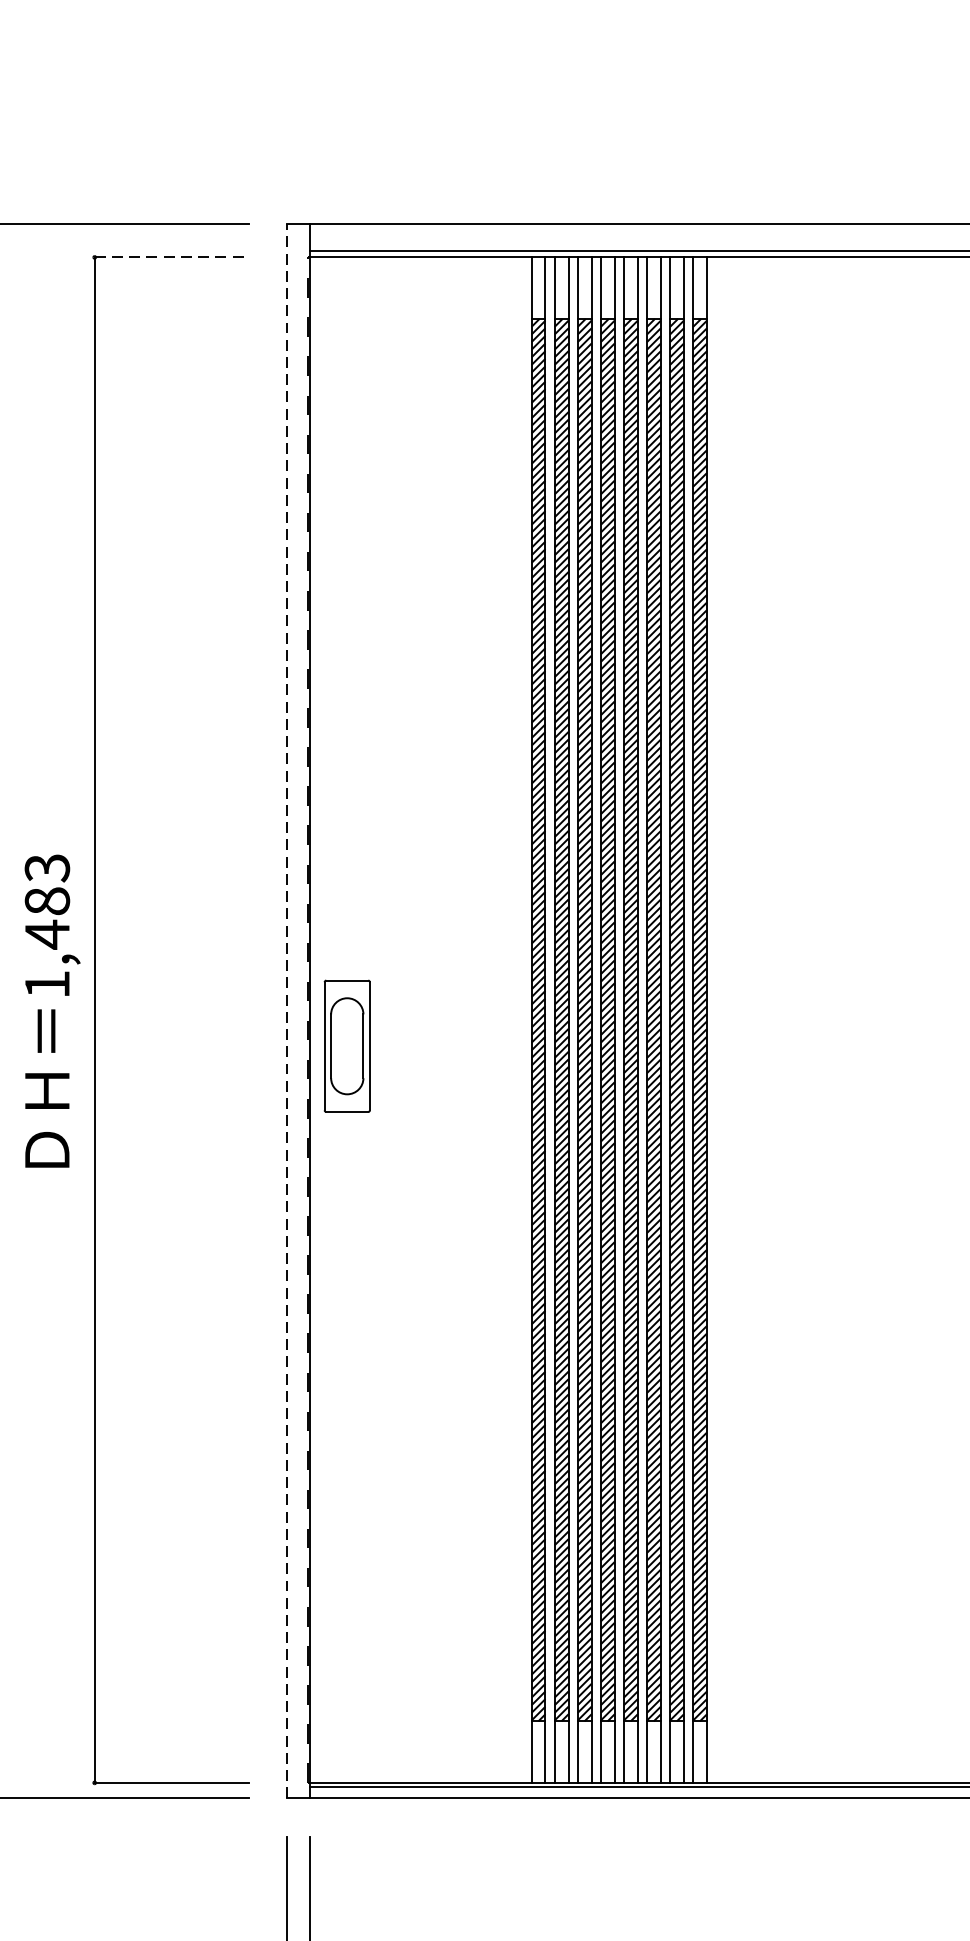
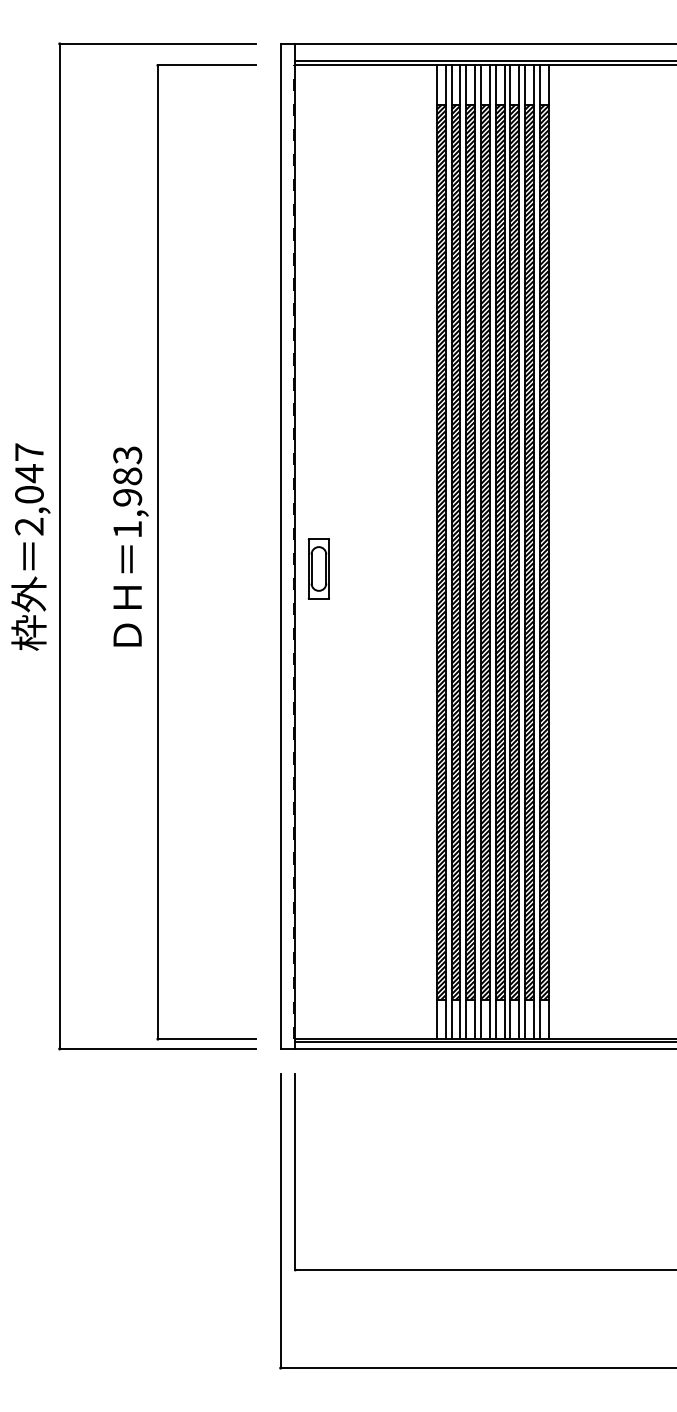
line: (172, 257) -> (207, 65), dashed -> solid
text: (47, 934) -> (127, 497), 1,483 -> 1,983
line: (286, 1011) -> (280, 546), dashed -> solid
part: (346, 1045) -> (318, 568), size x0.71

